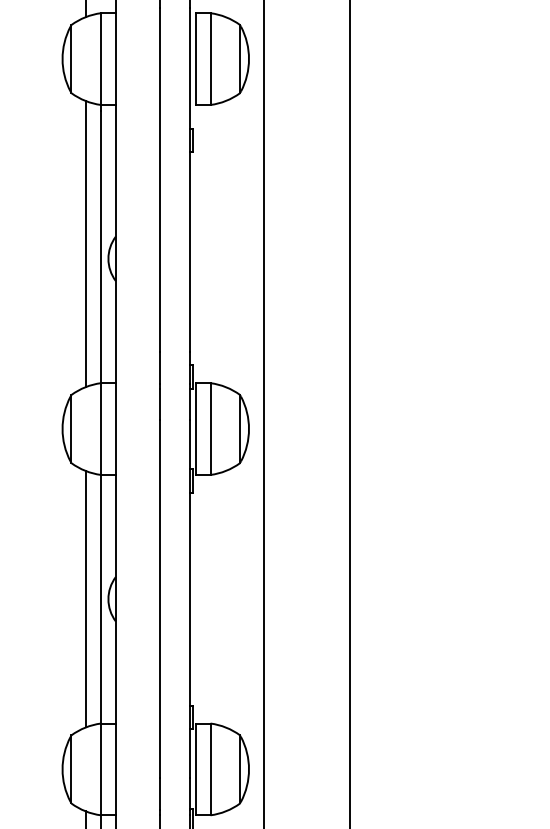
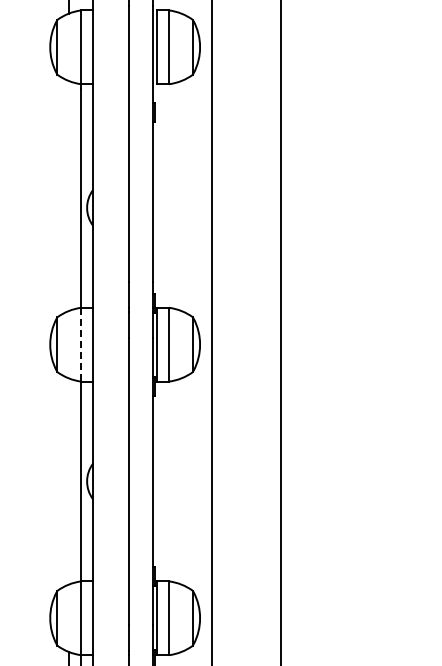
line: (85, 243) -> (68, 195), removed
line: (101, 428) -> (81, 344), solid -> dashed
line: (85, 599) -> (68, 481), removed

